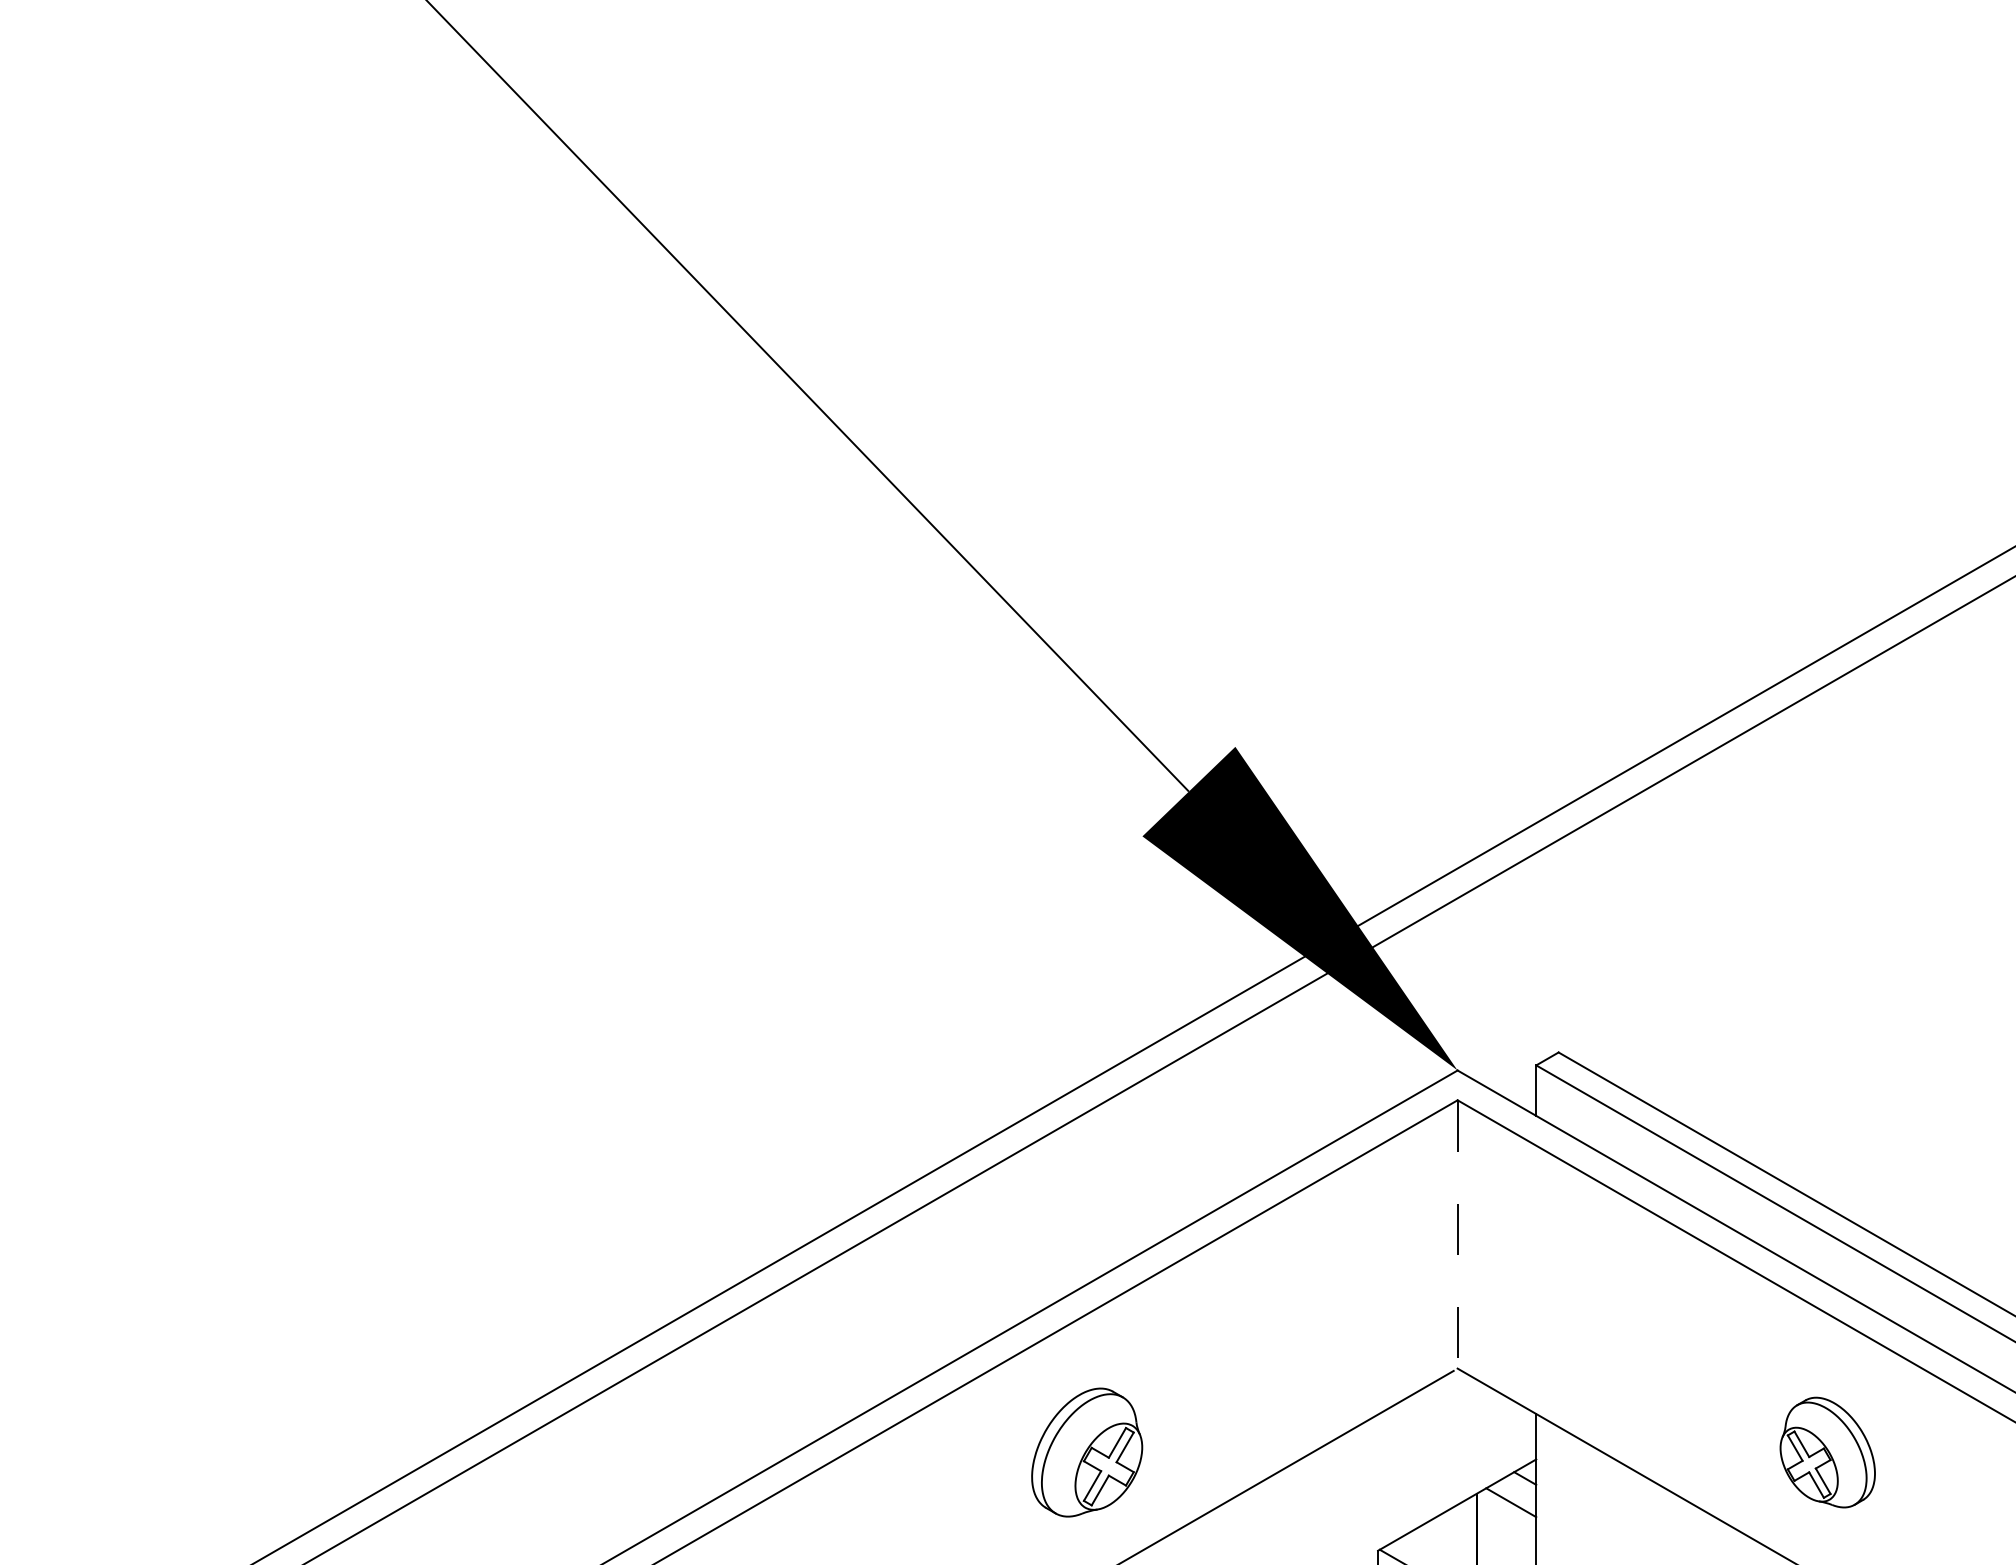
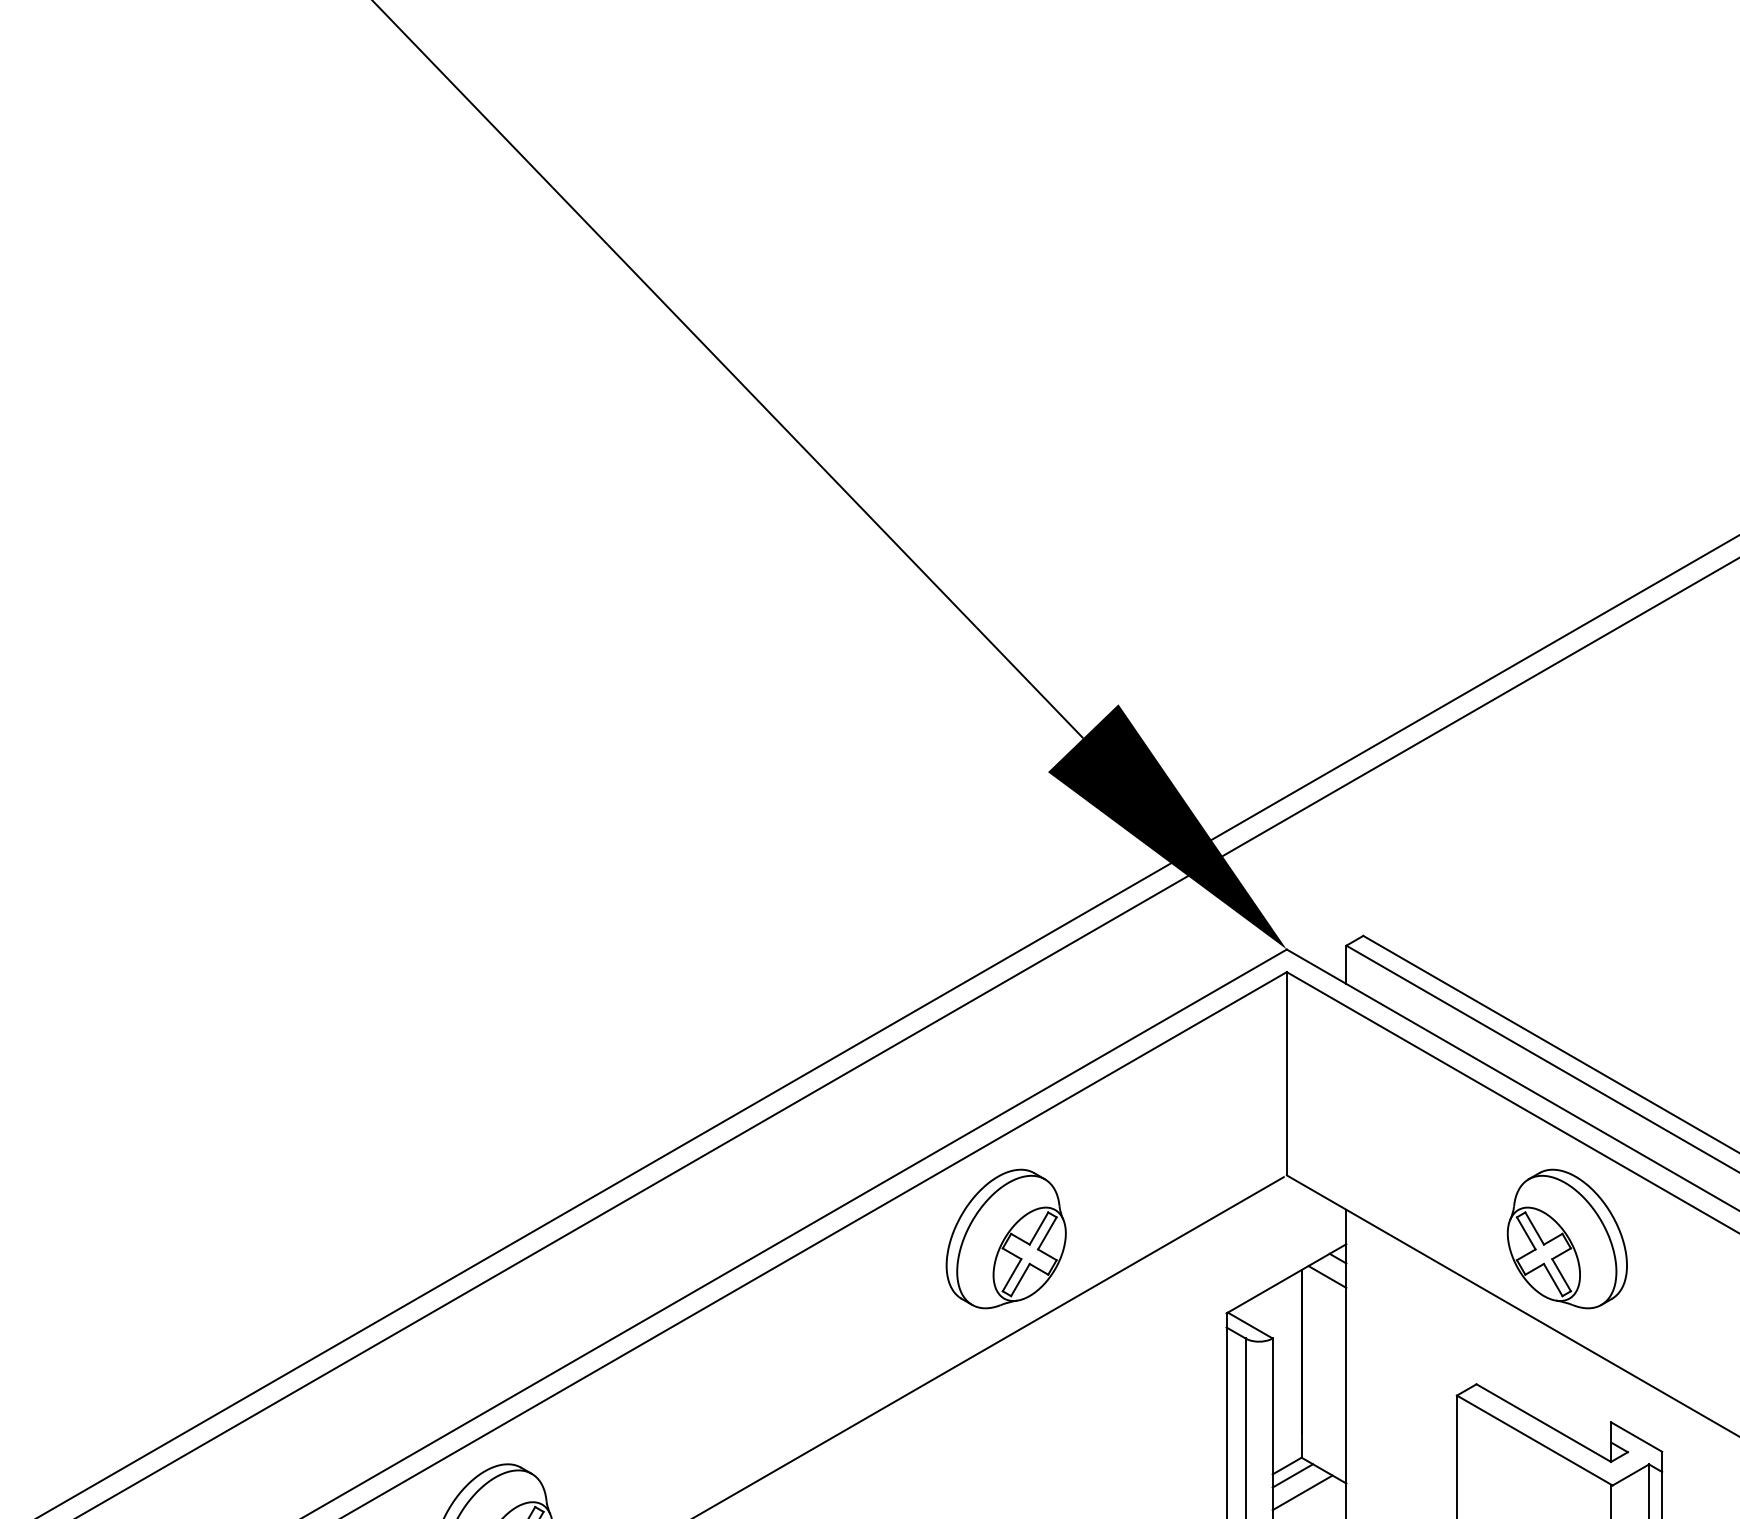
line: (1457, 1234) -> (1286, 1073), dashed -> solid
part: (1086, 1451) -> (1005, 1238), size x1.43
part: (1826, 1451) -> (1566, 1238), size x1.67

